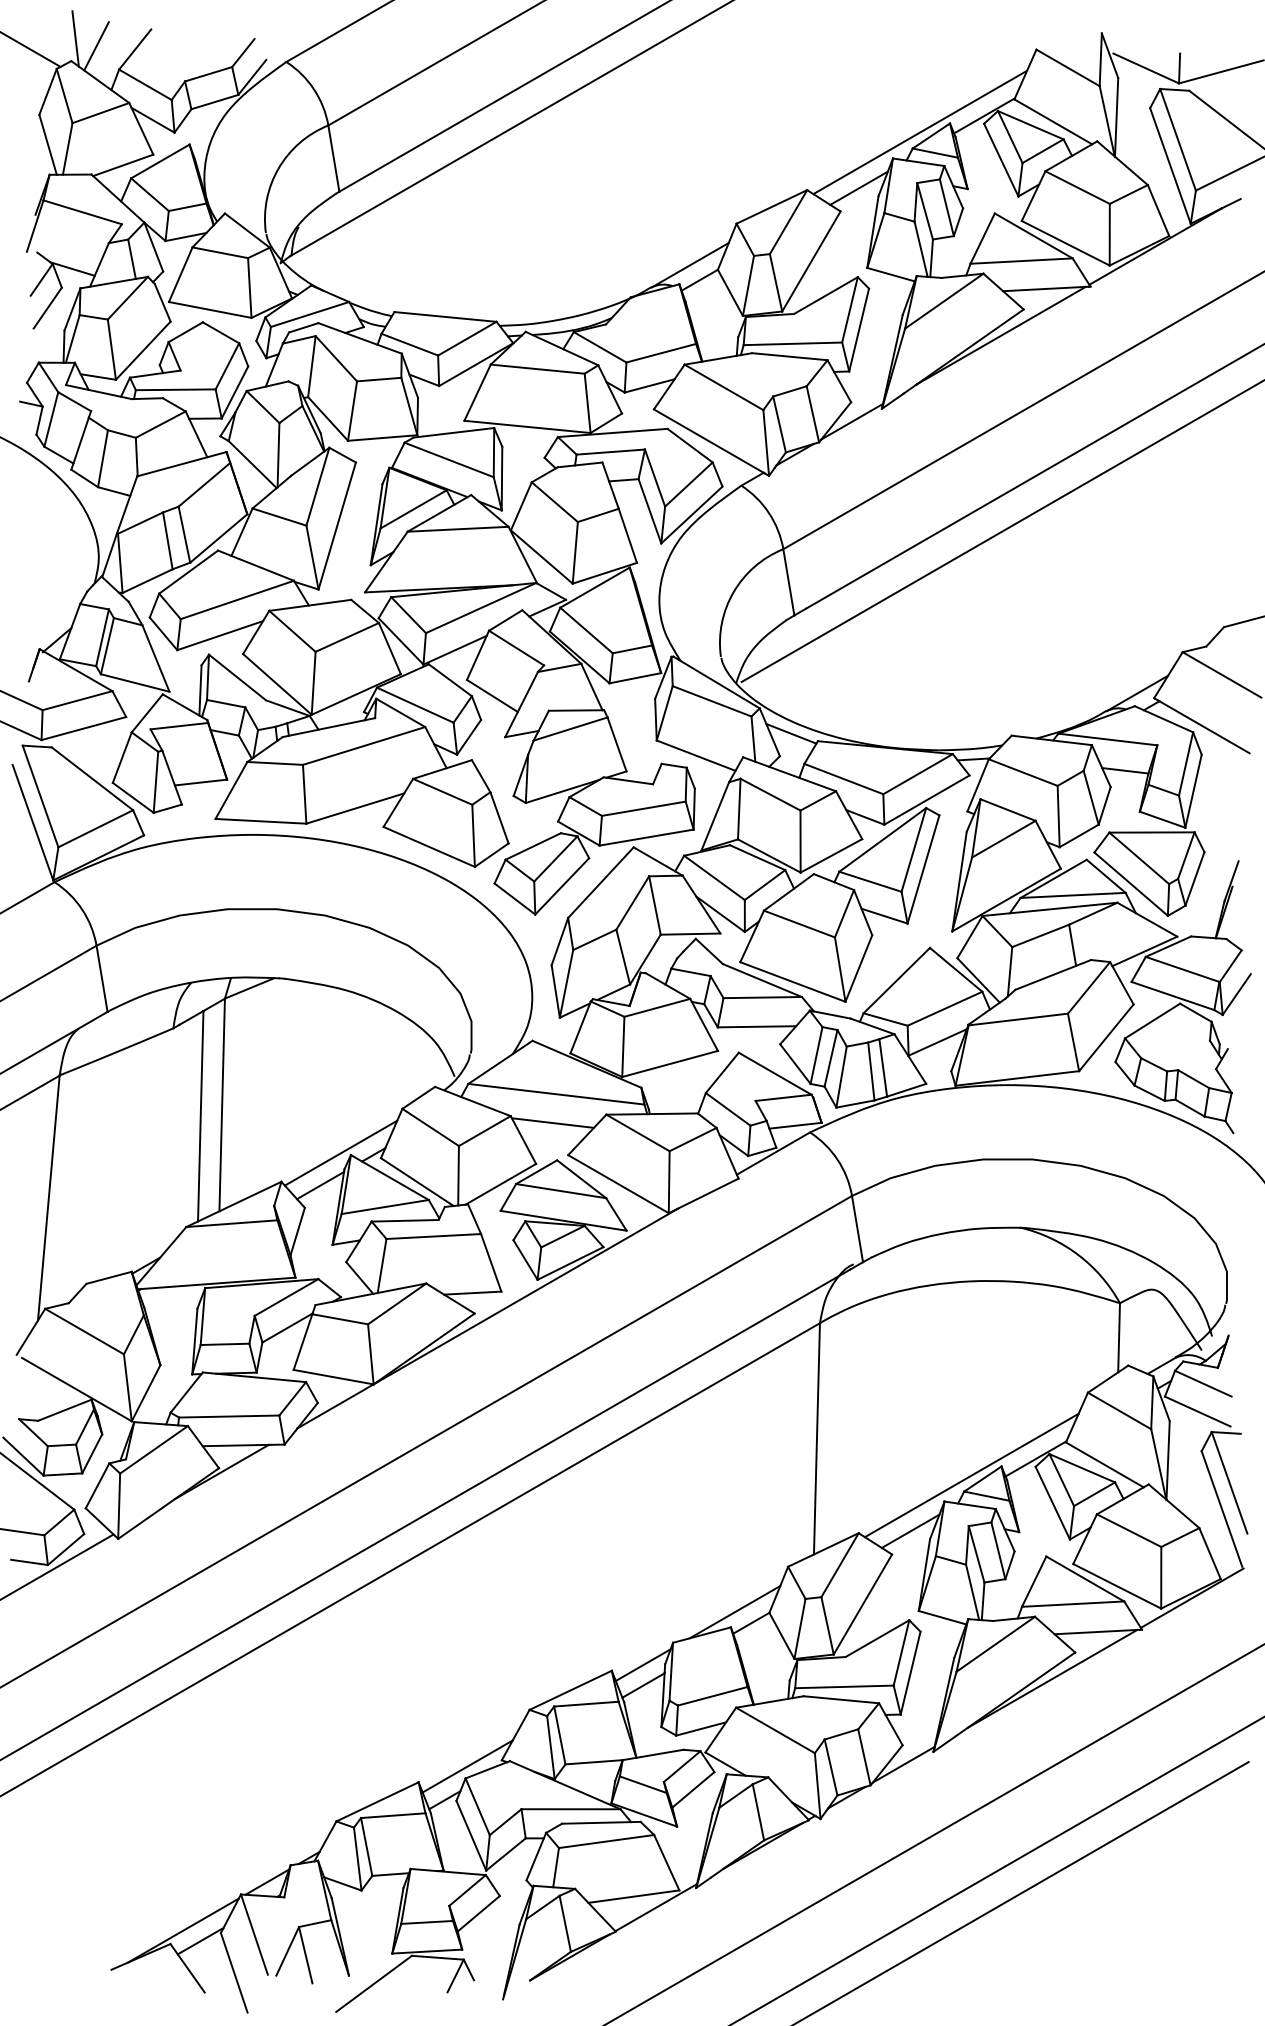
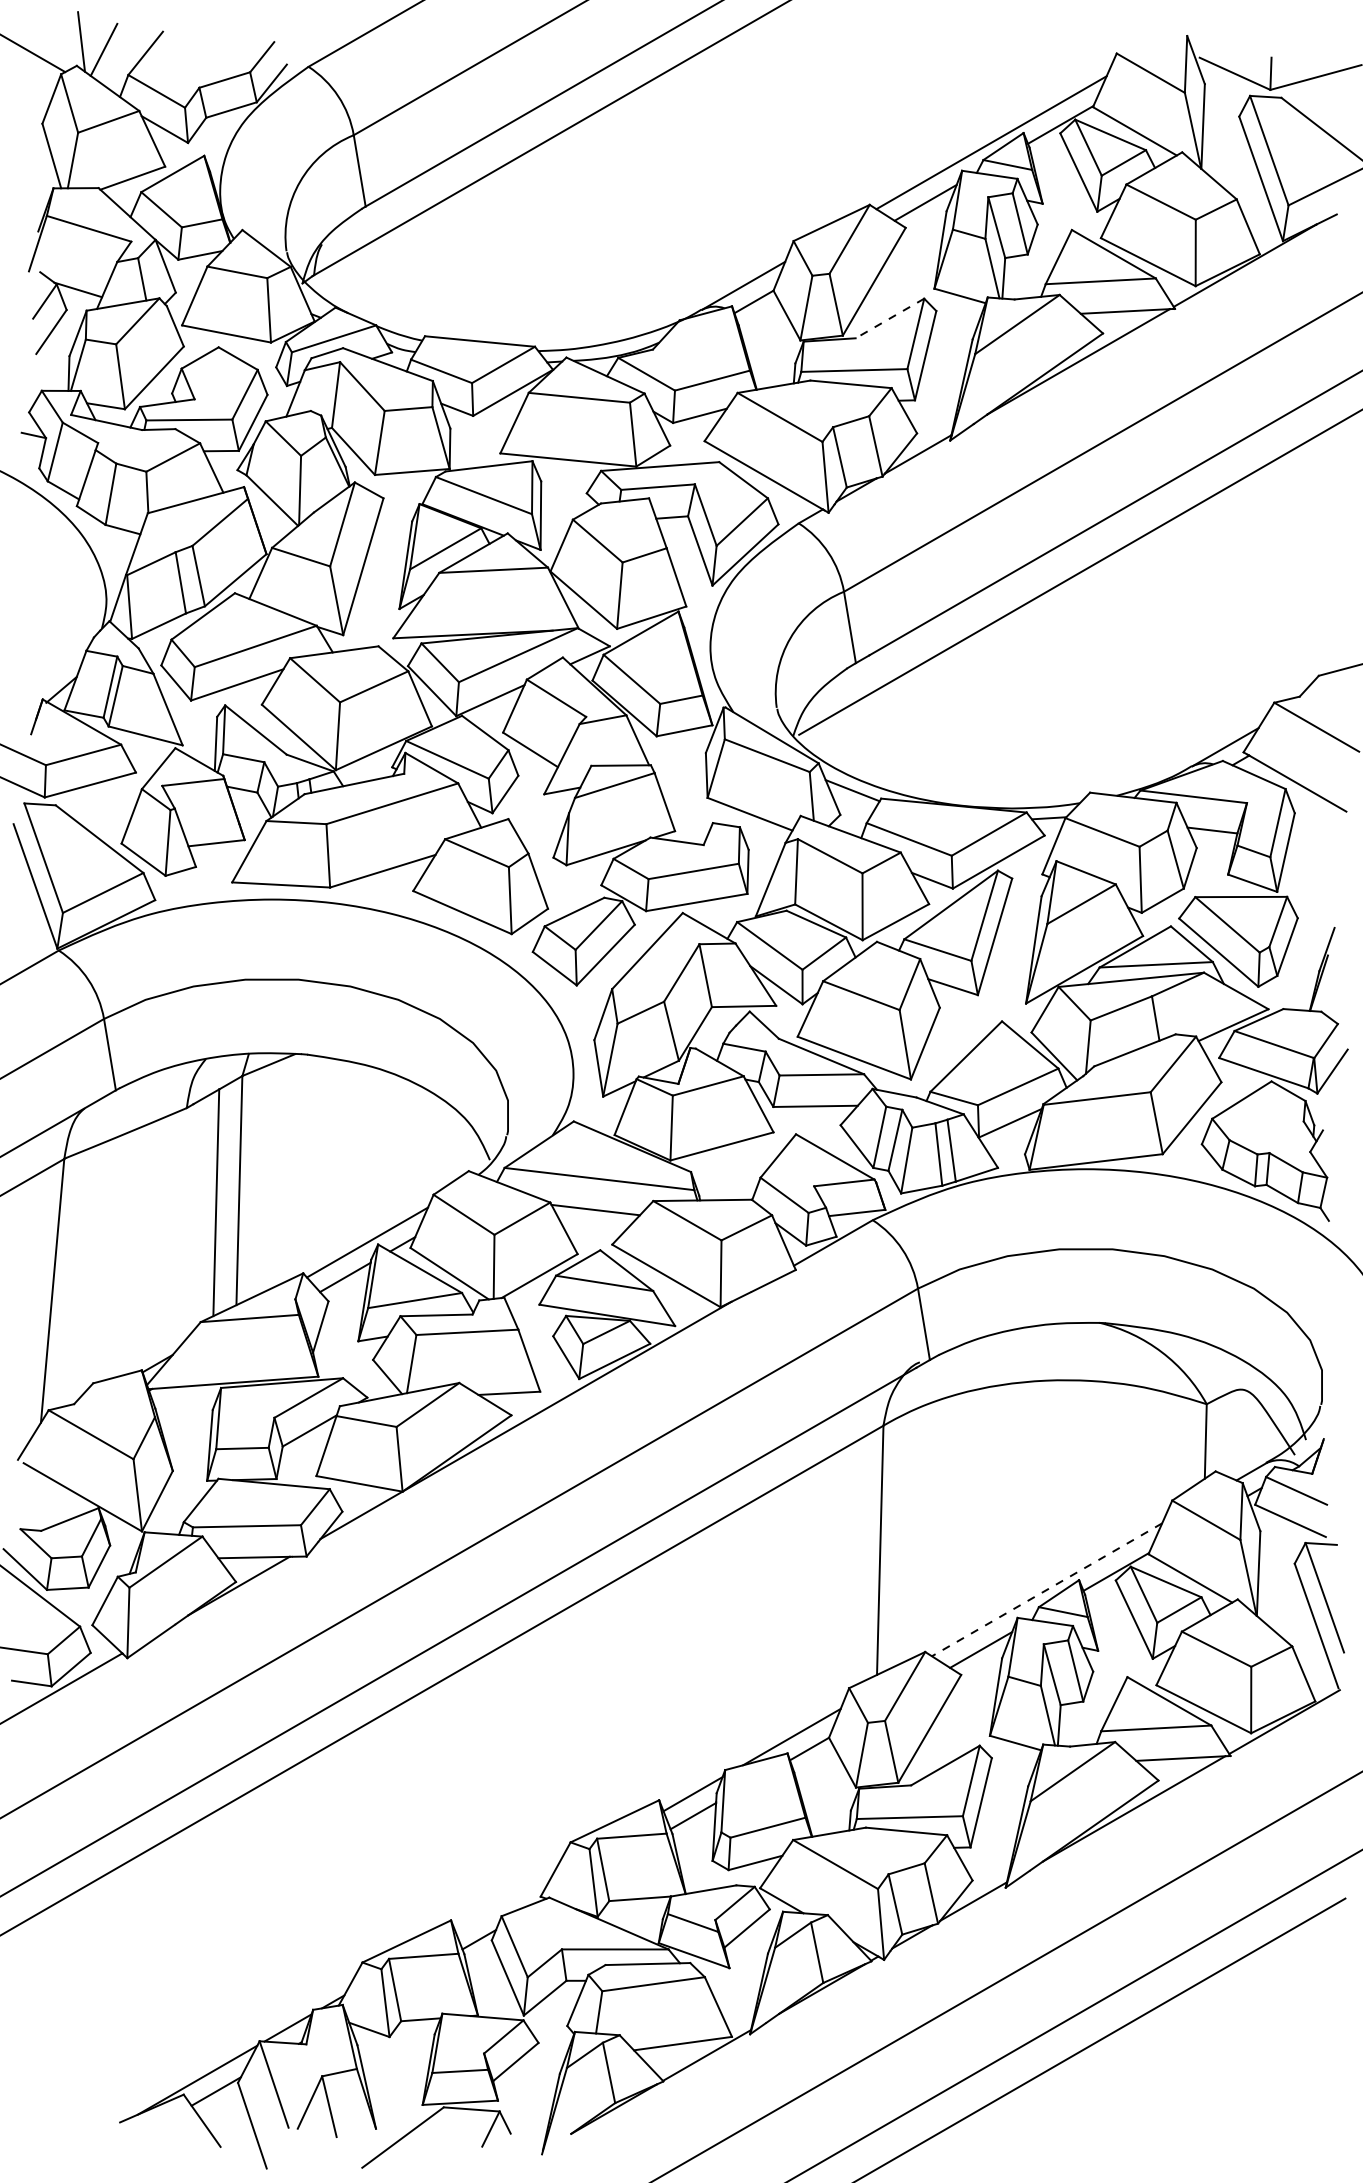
line: (825, 295) -> (889, 318), solid -> dashed
line: (972, 1475) -> (1047, 1589), solid -> dashed
line: (467, 1766) -> (503, 1903), removed

